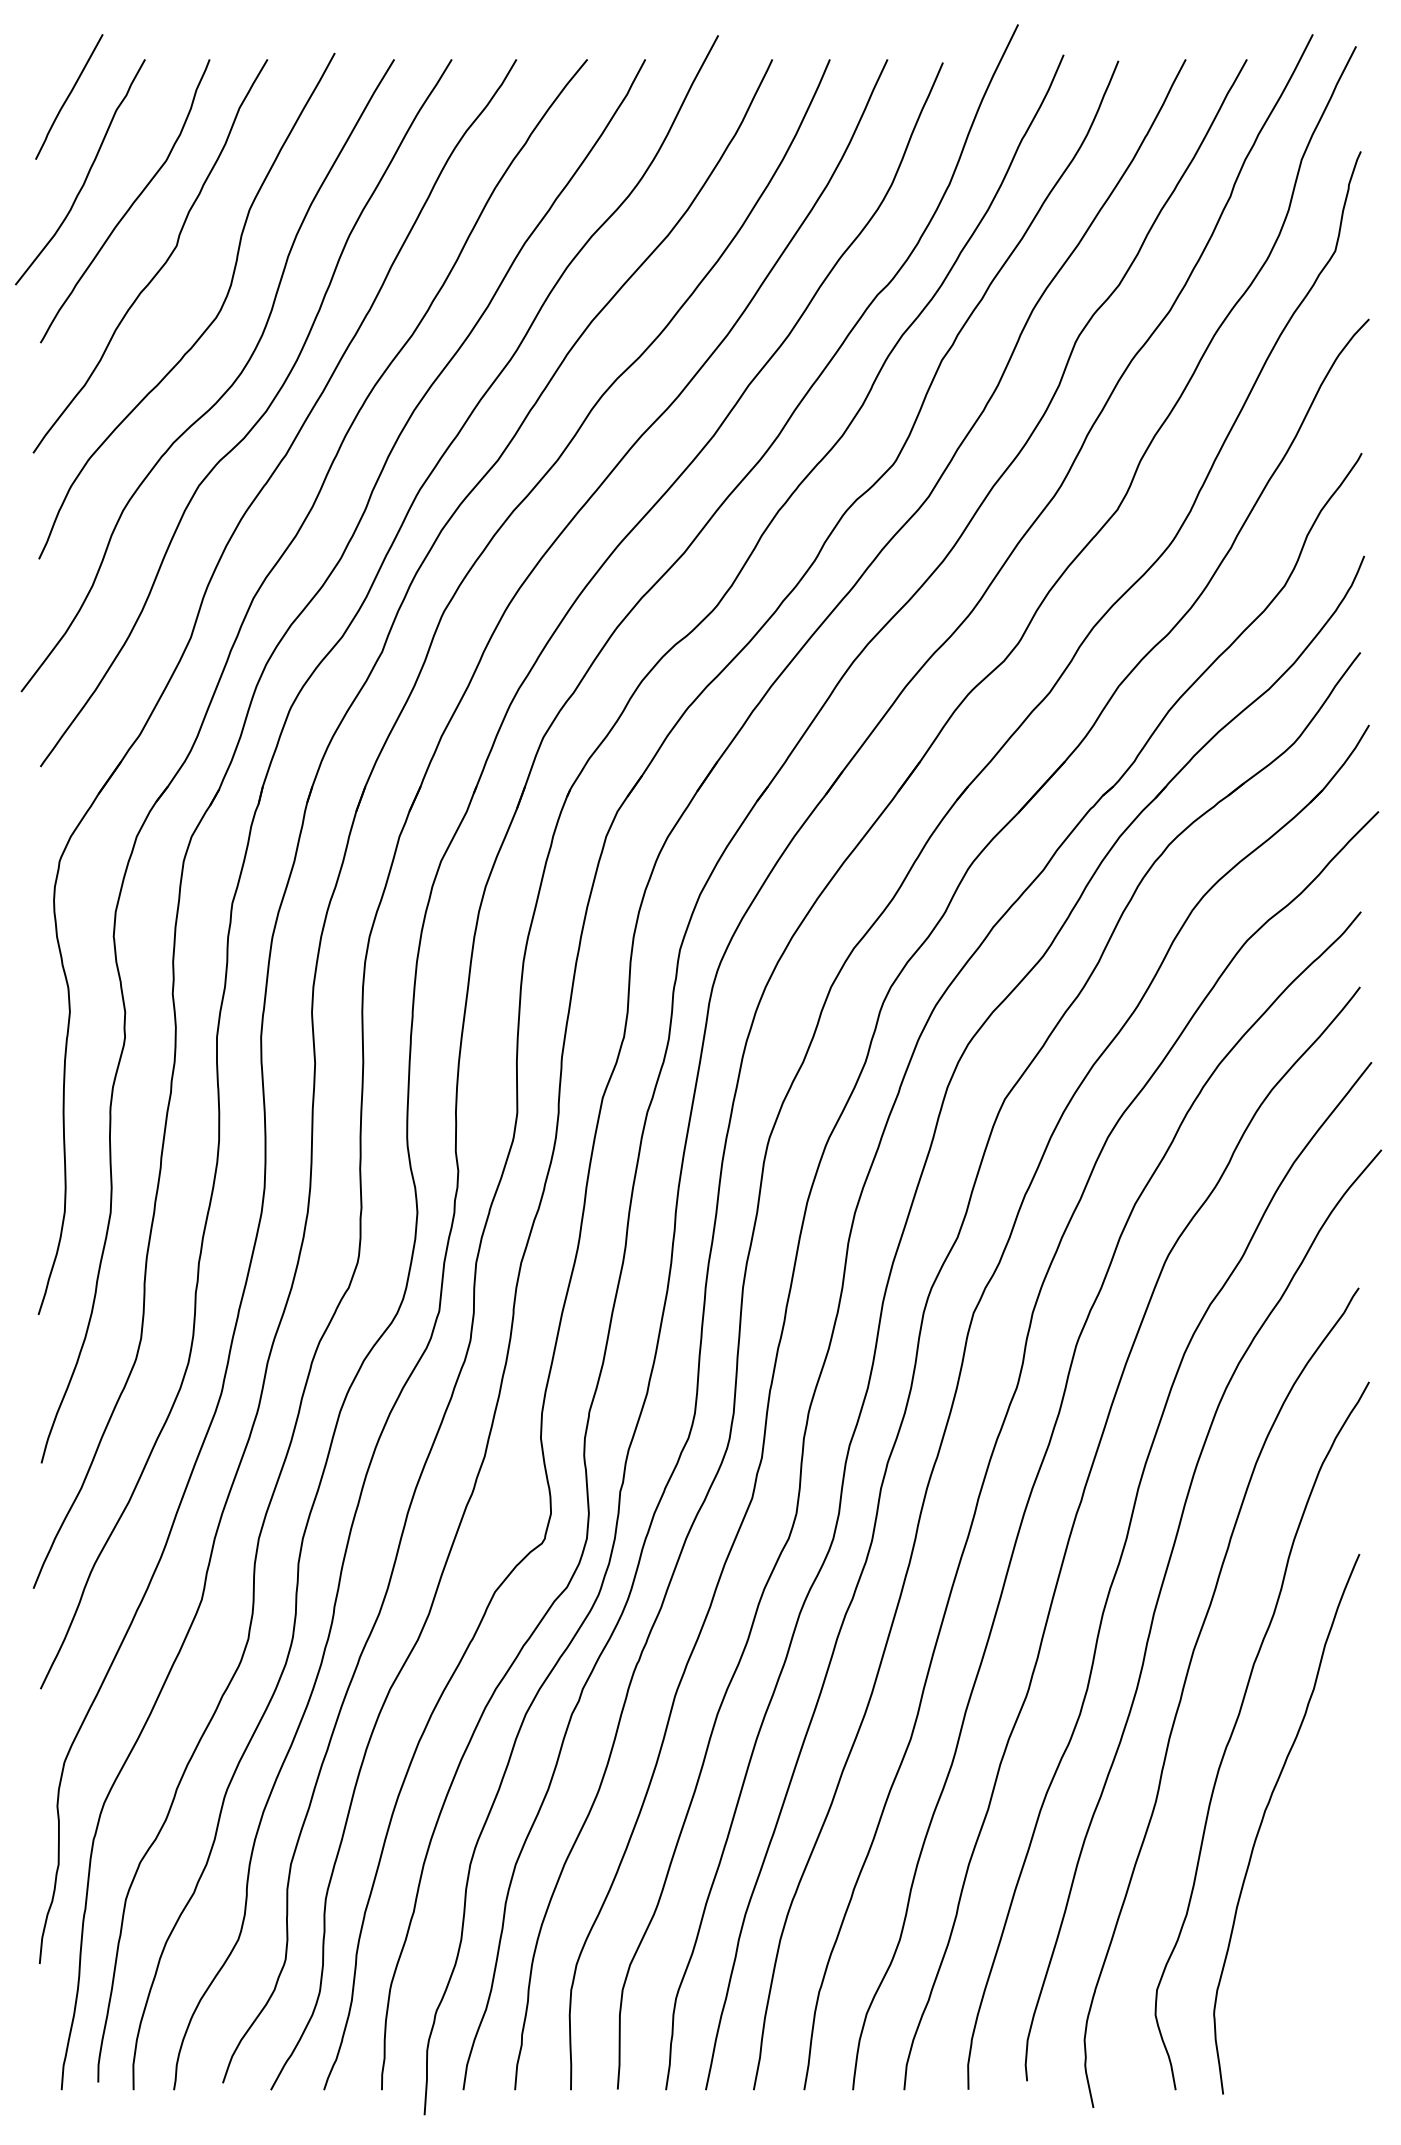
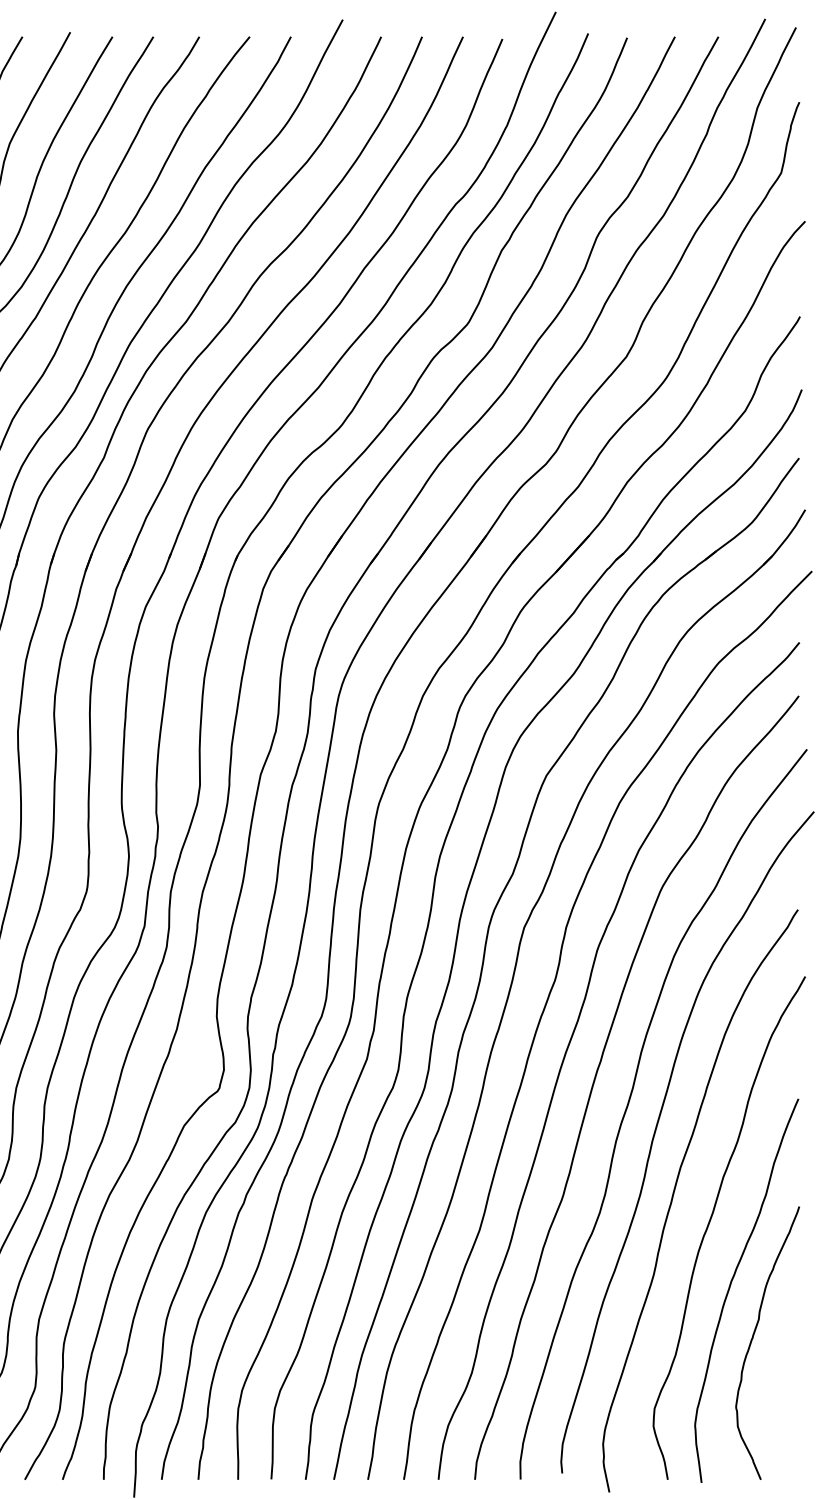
curve: (1296, 1889) -> (753, 1337), added

